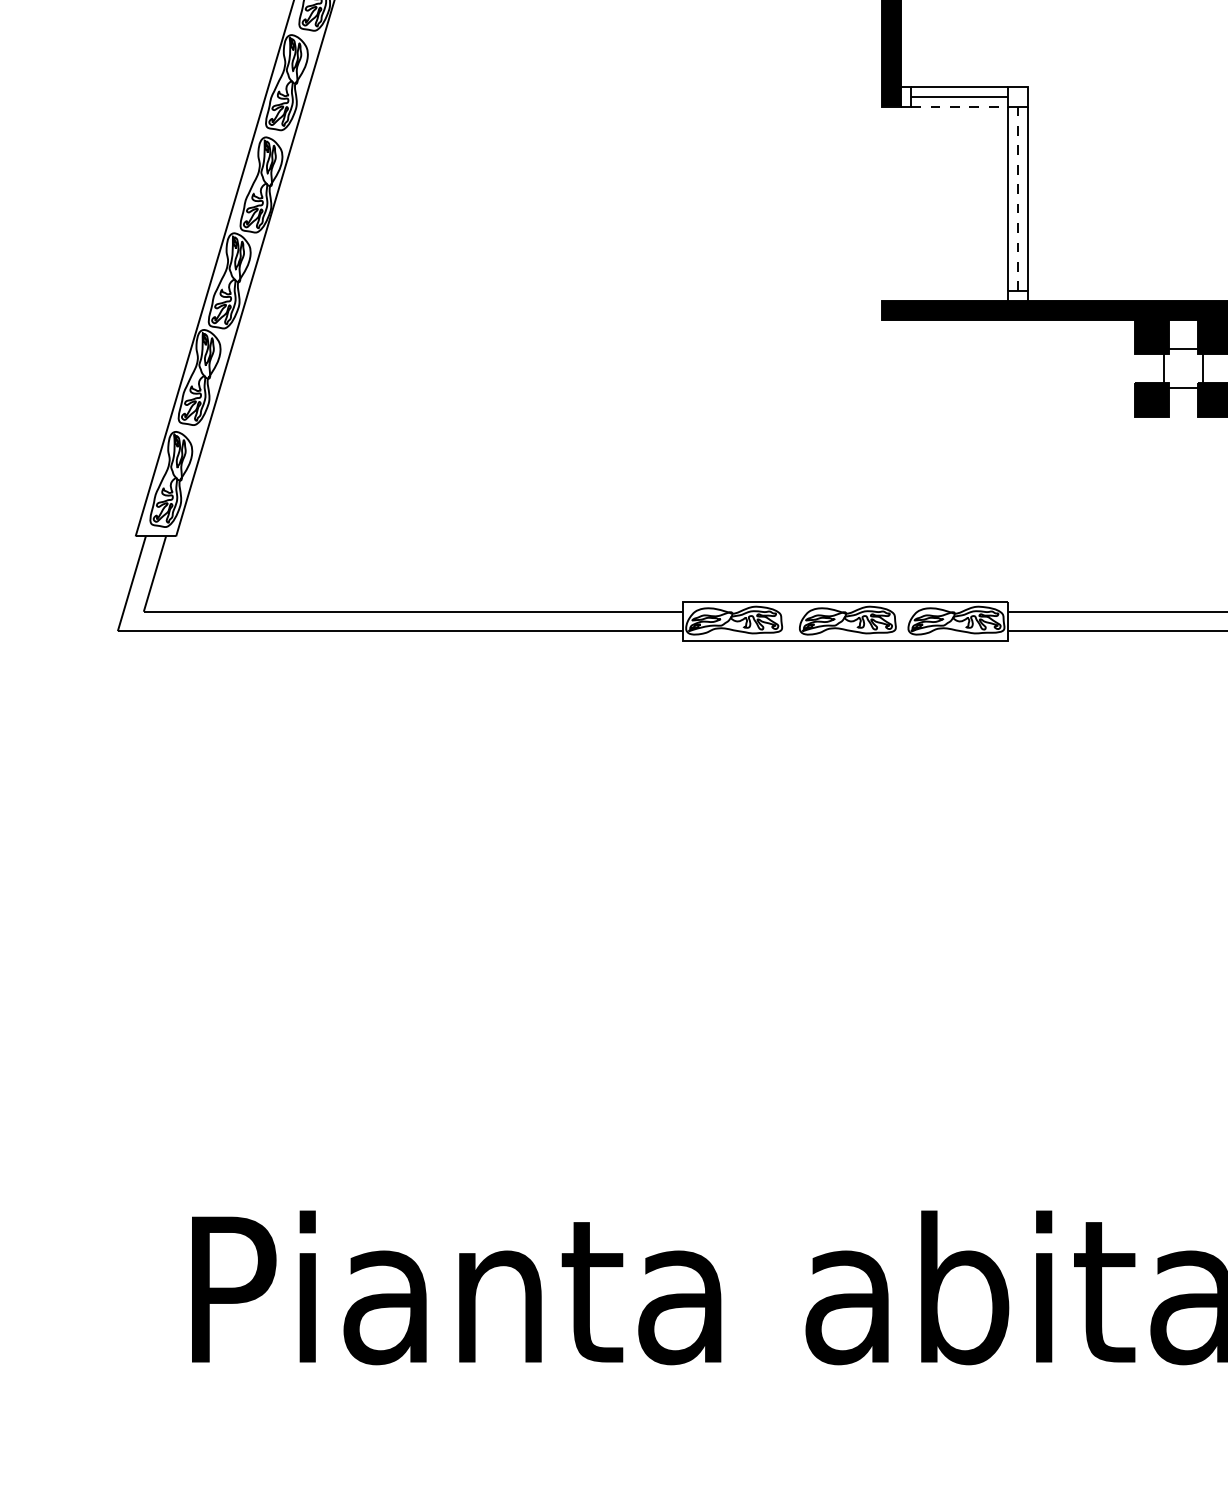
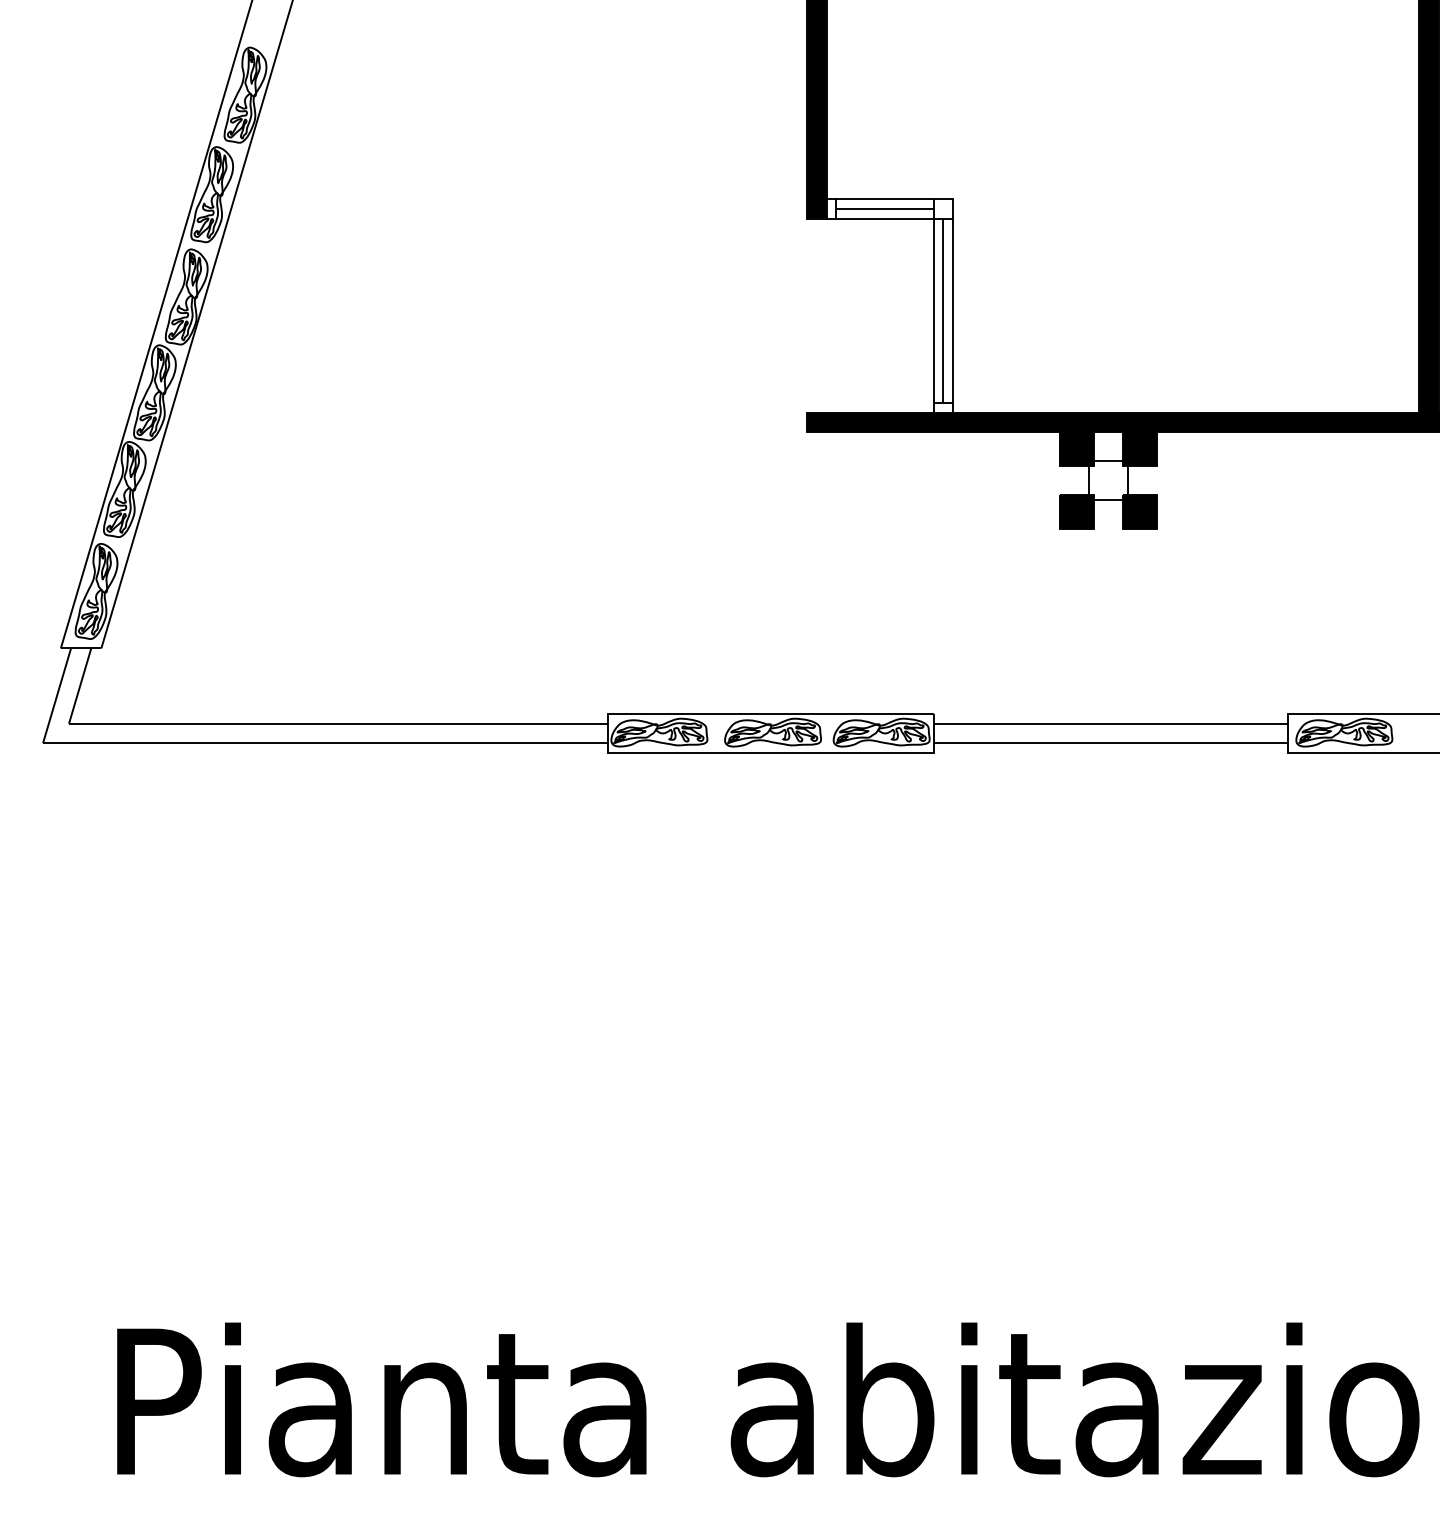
line: (959, 106) -> (884, 218), dashed -> solid
line: (1018, 199) -> (943, 311), dashed -> solid

